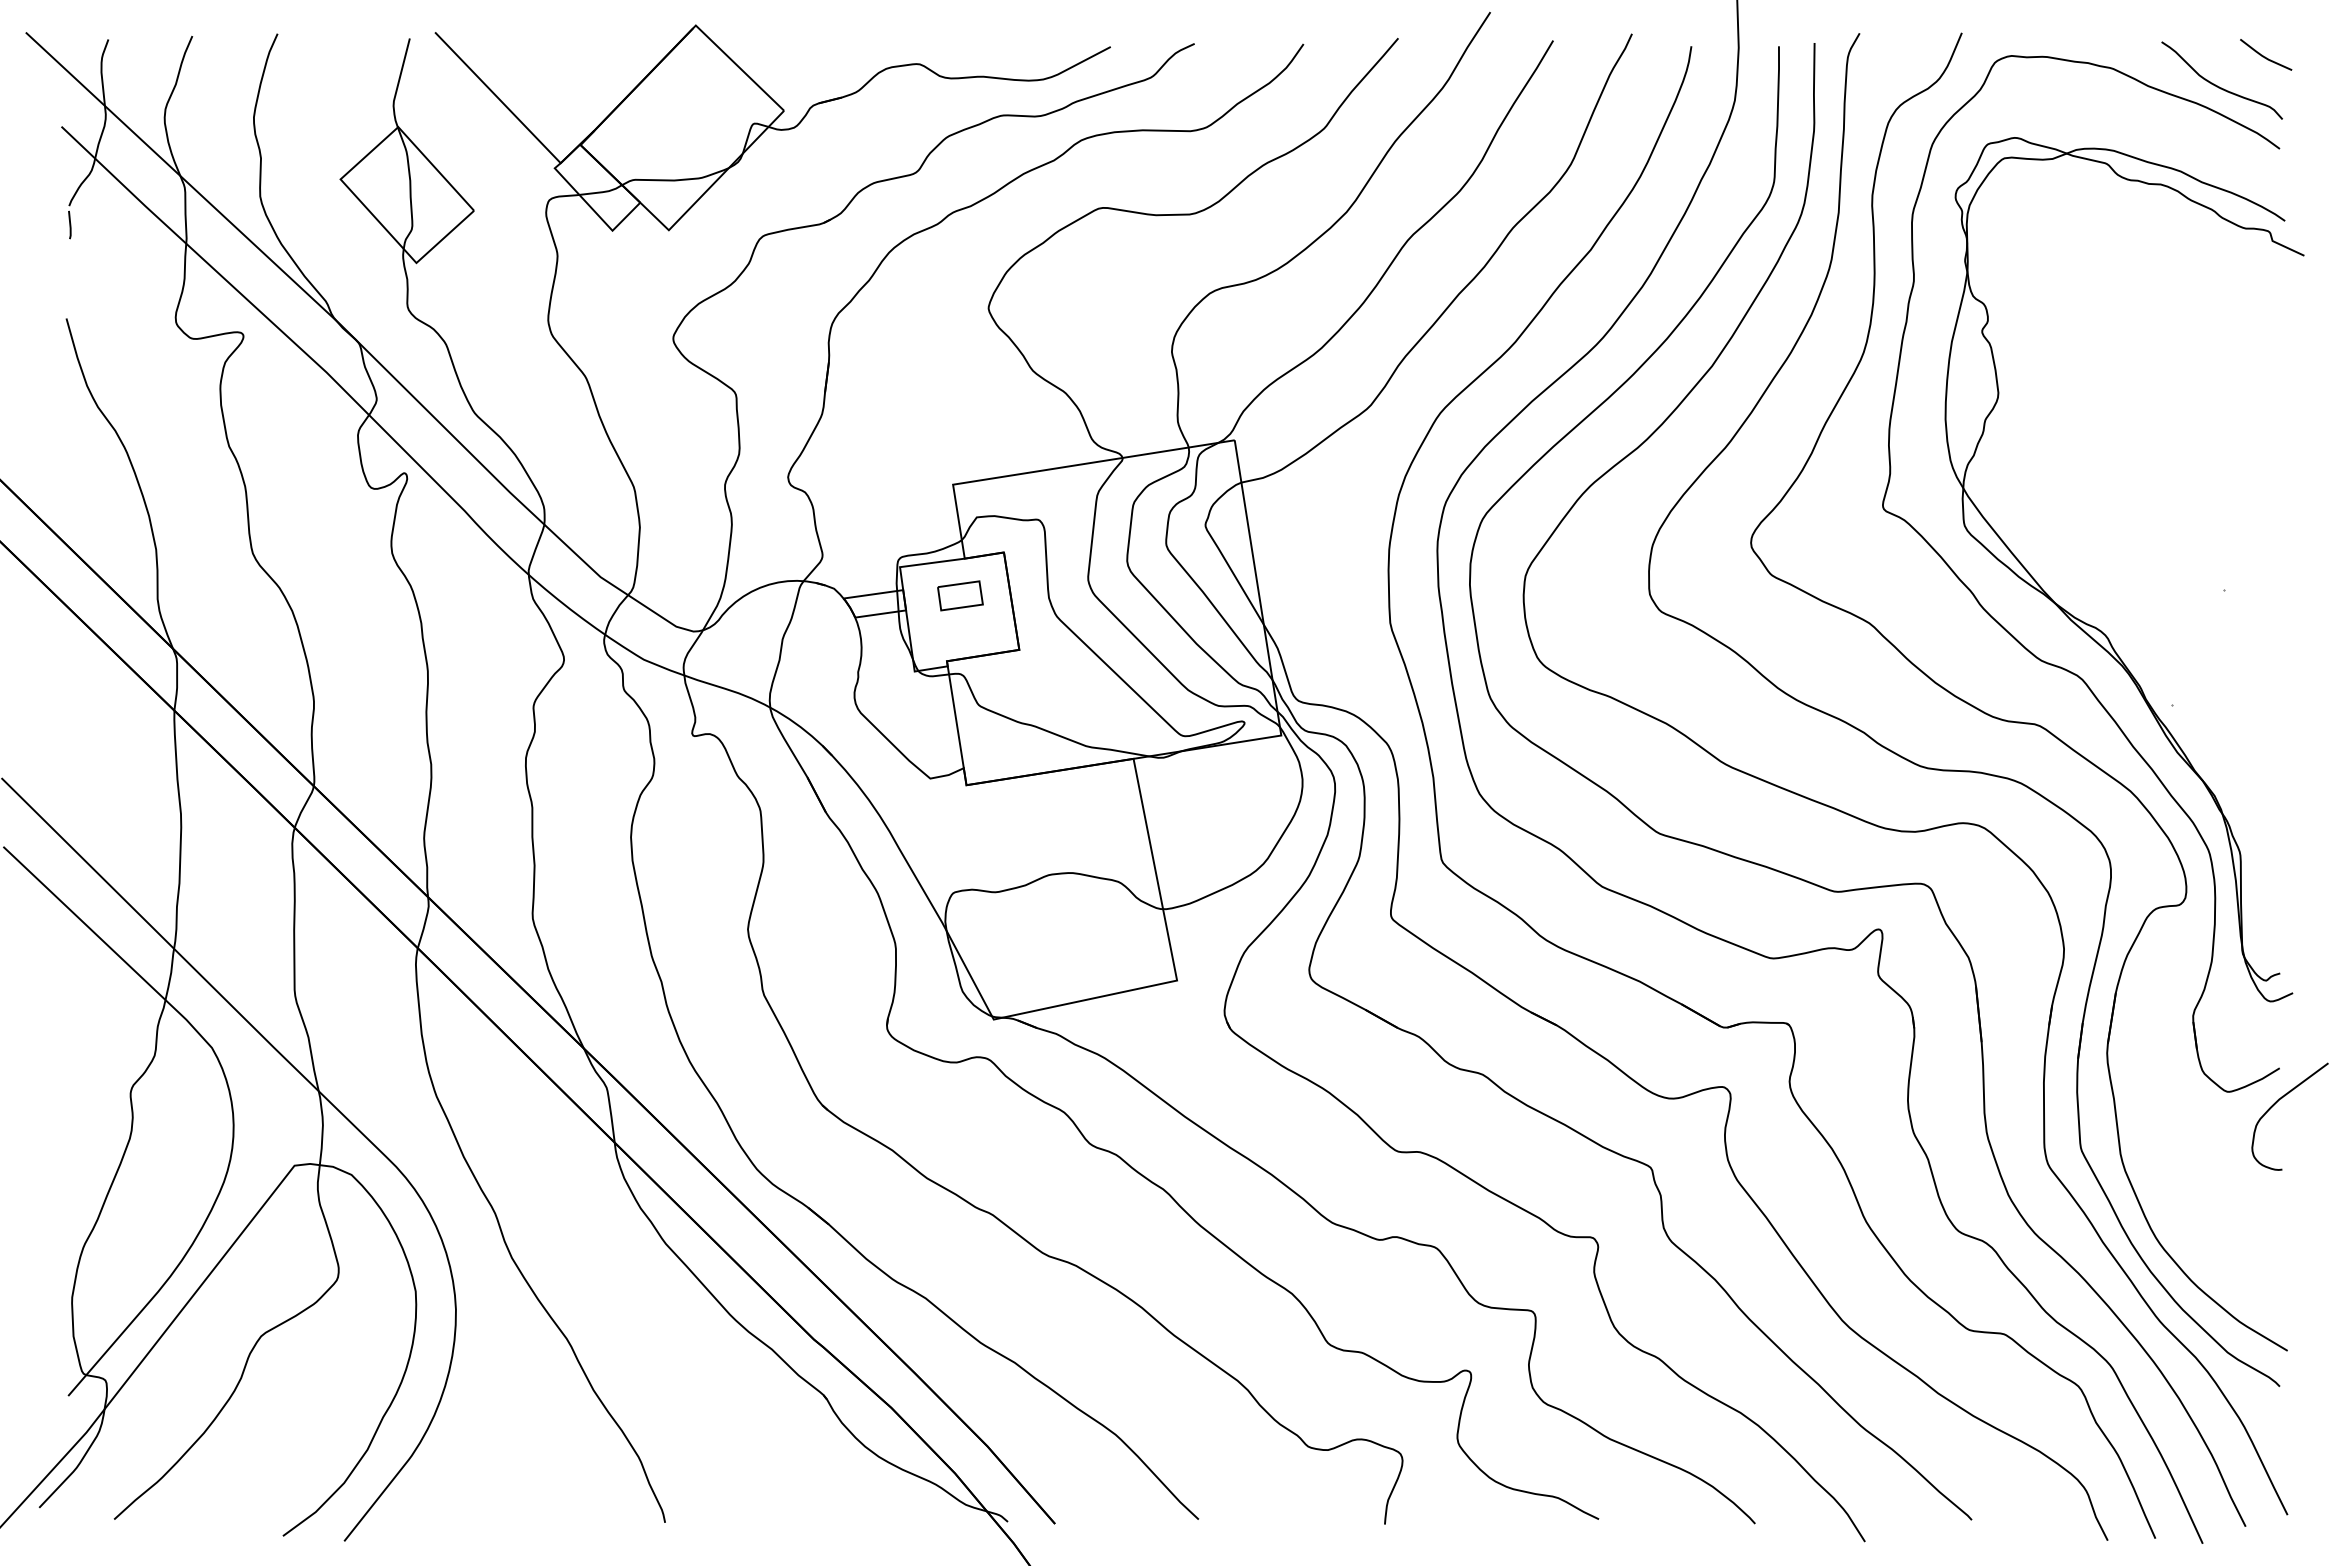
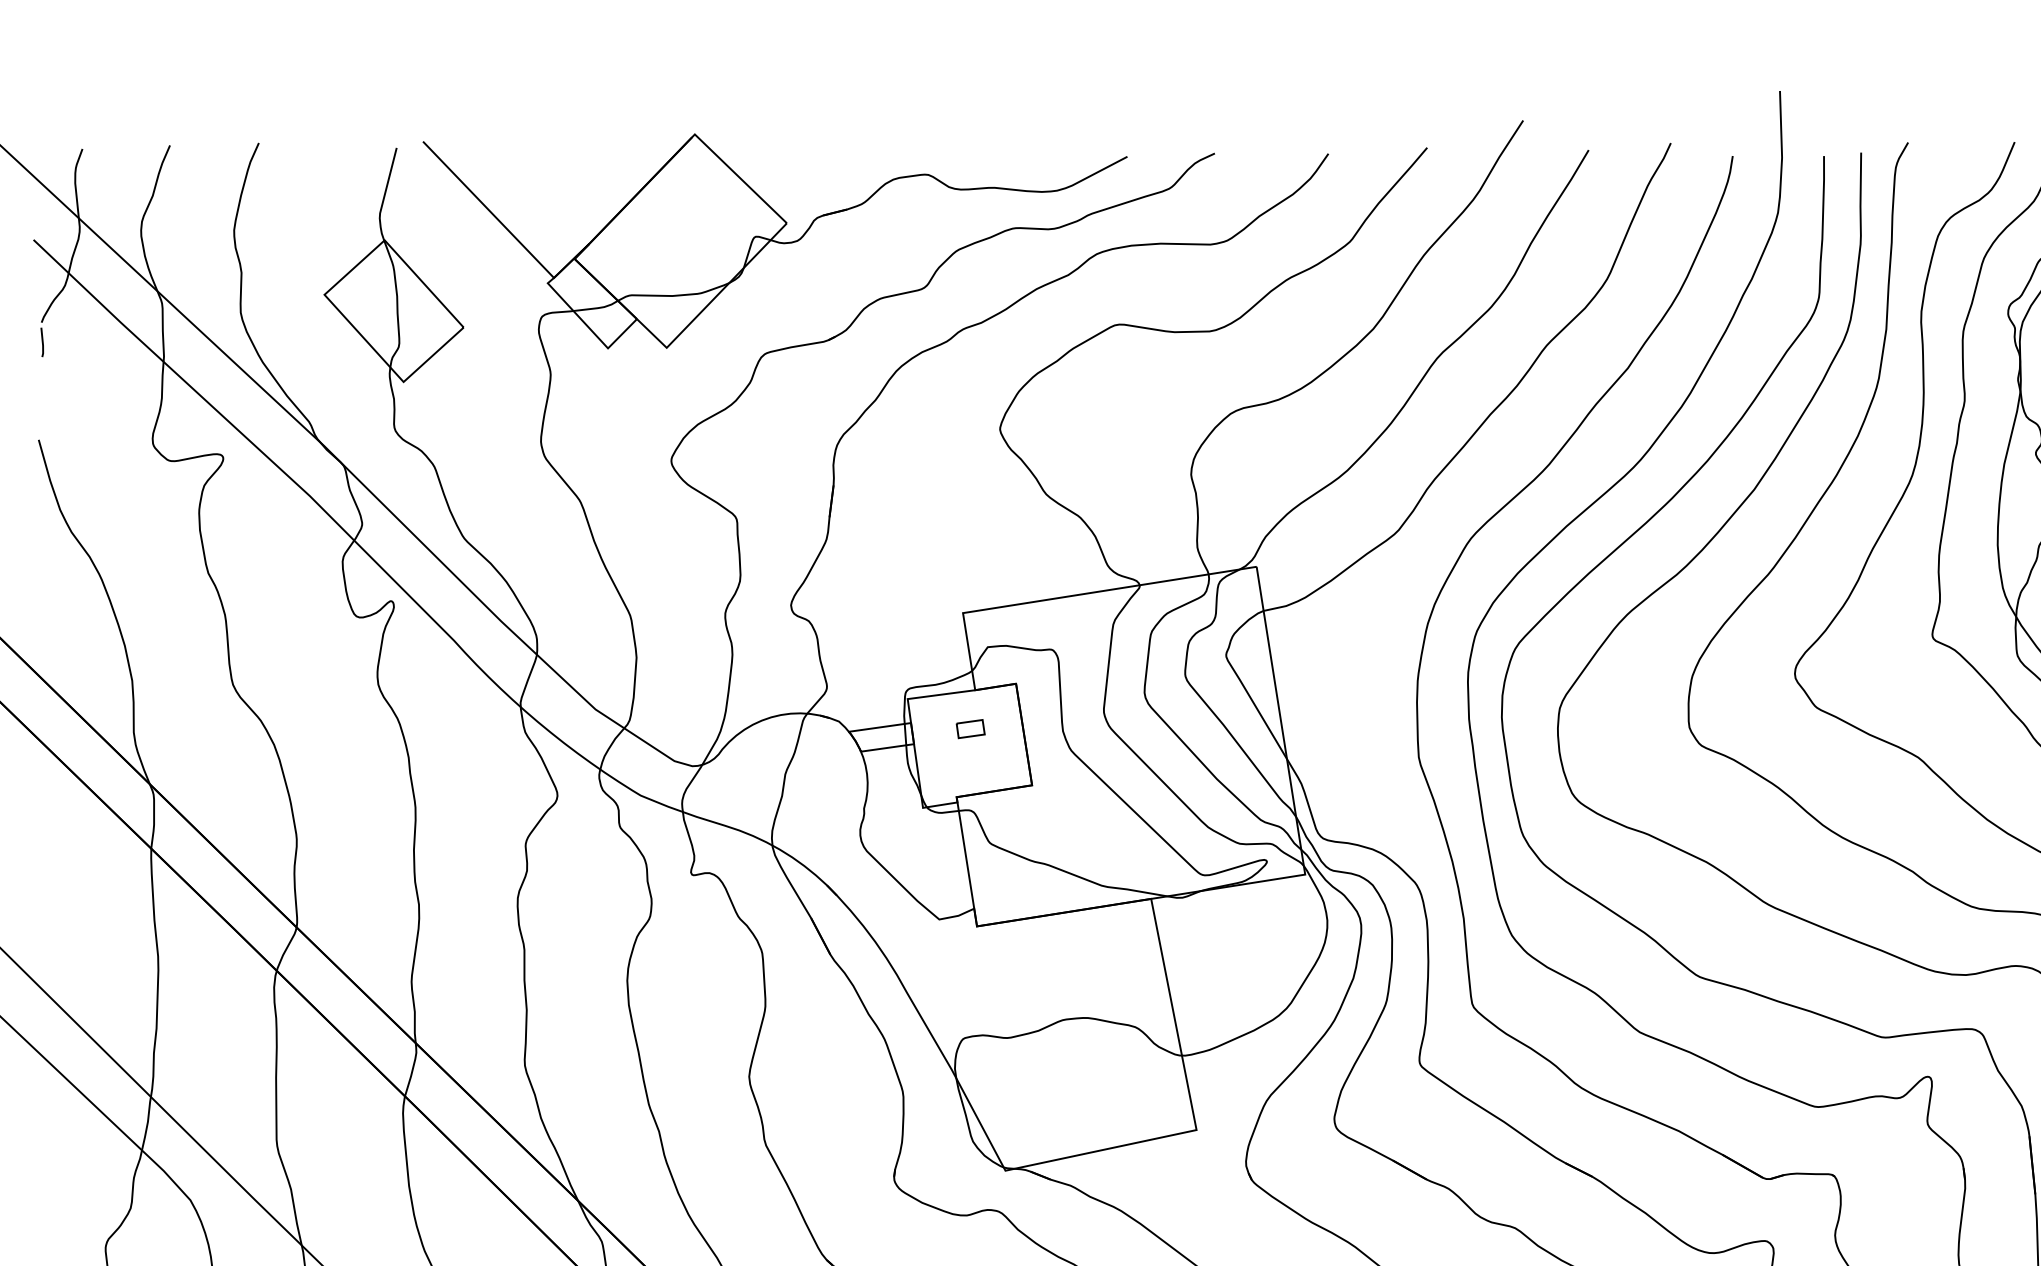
part: (960, 595) -> (970, 728), size x0.6

